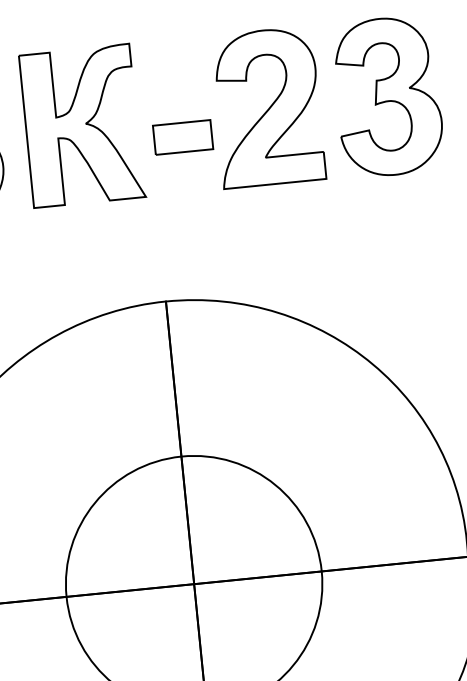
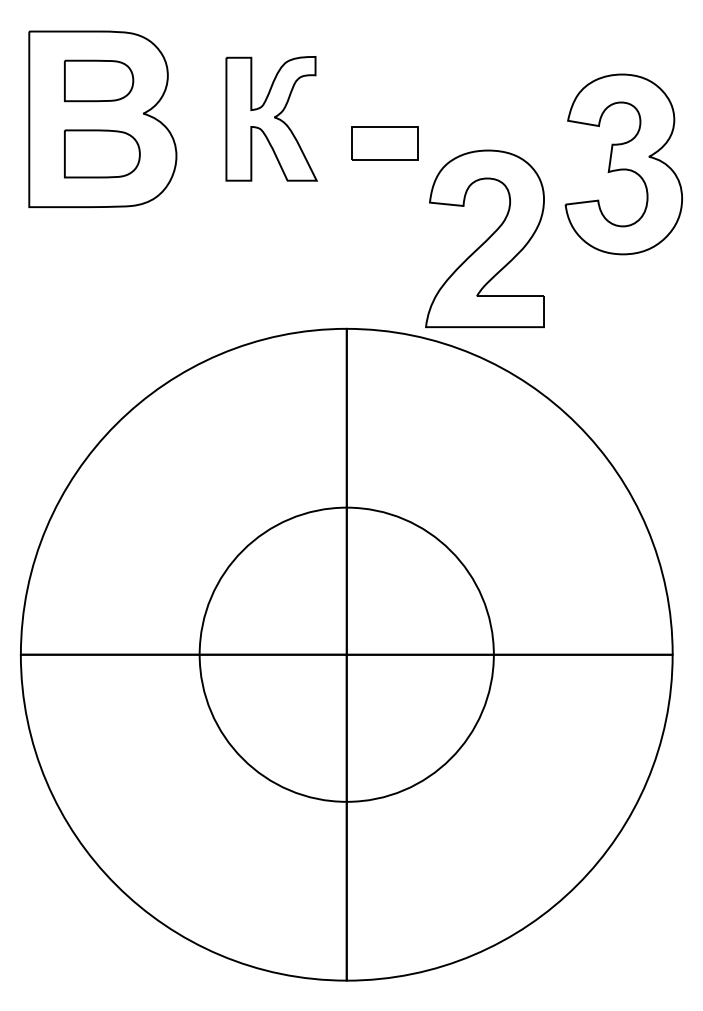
part: (387, 96) -> (623, 164), moved
part: (267, 107) -> (484, 238), moved
part: (82, 125) -> (271, 118), size x0.7

